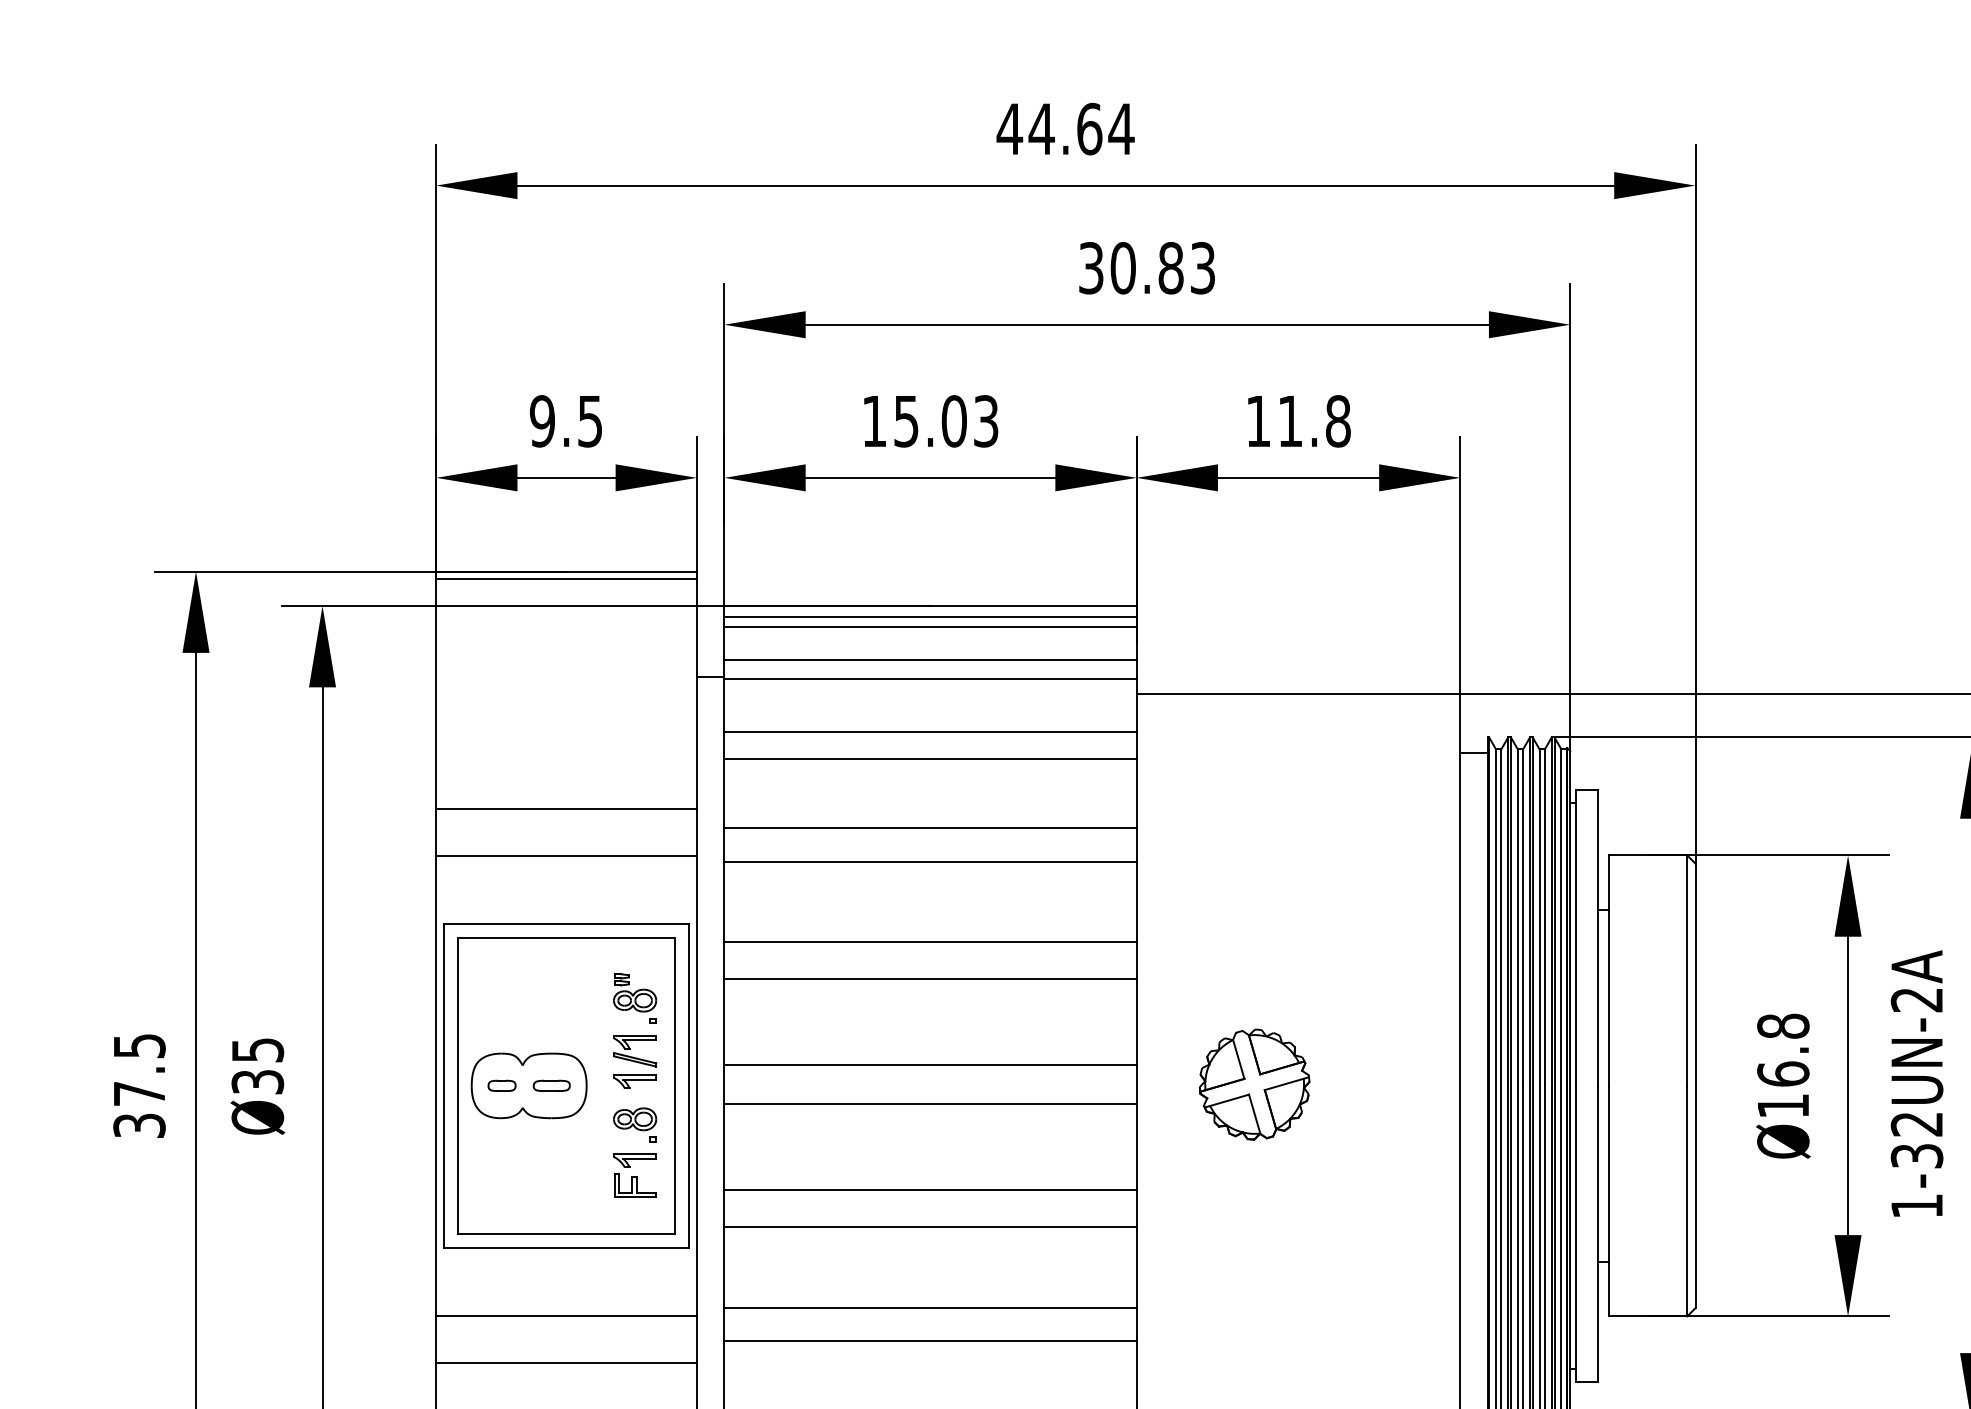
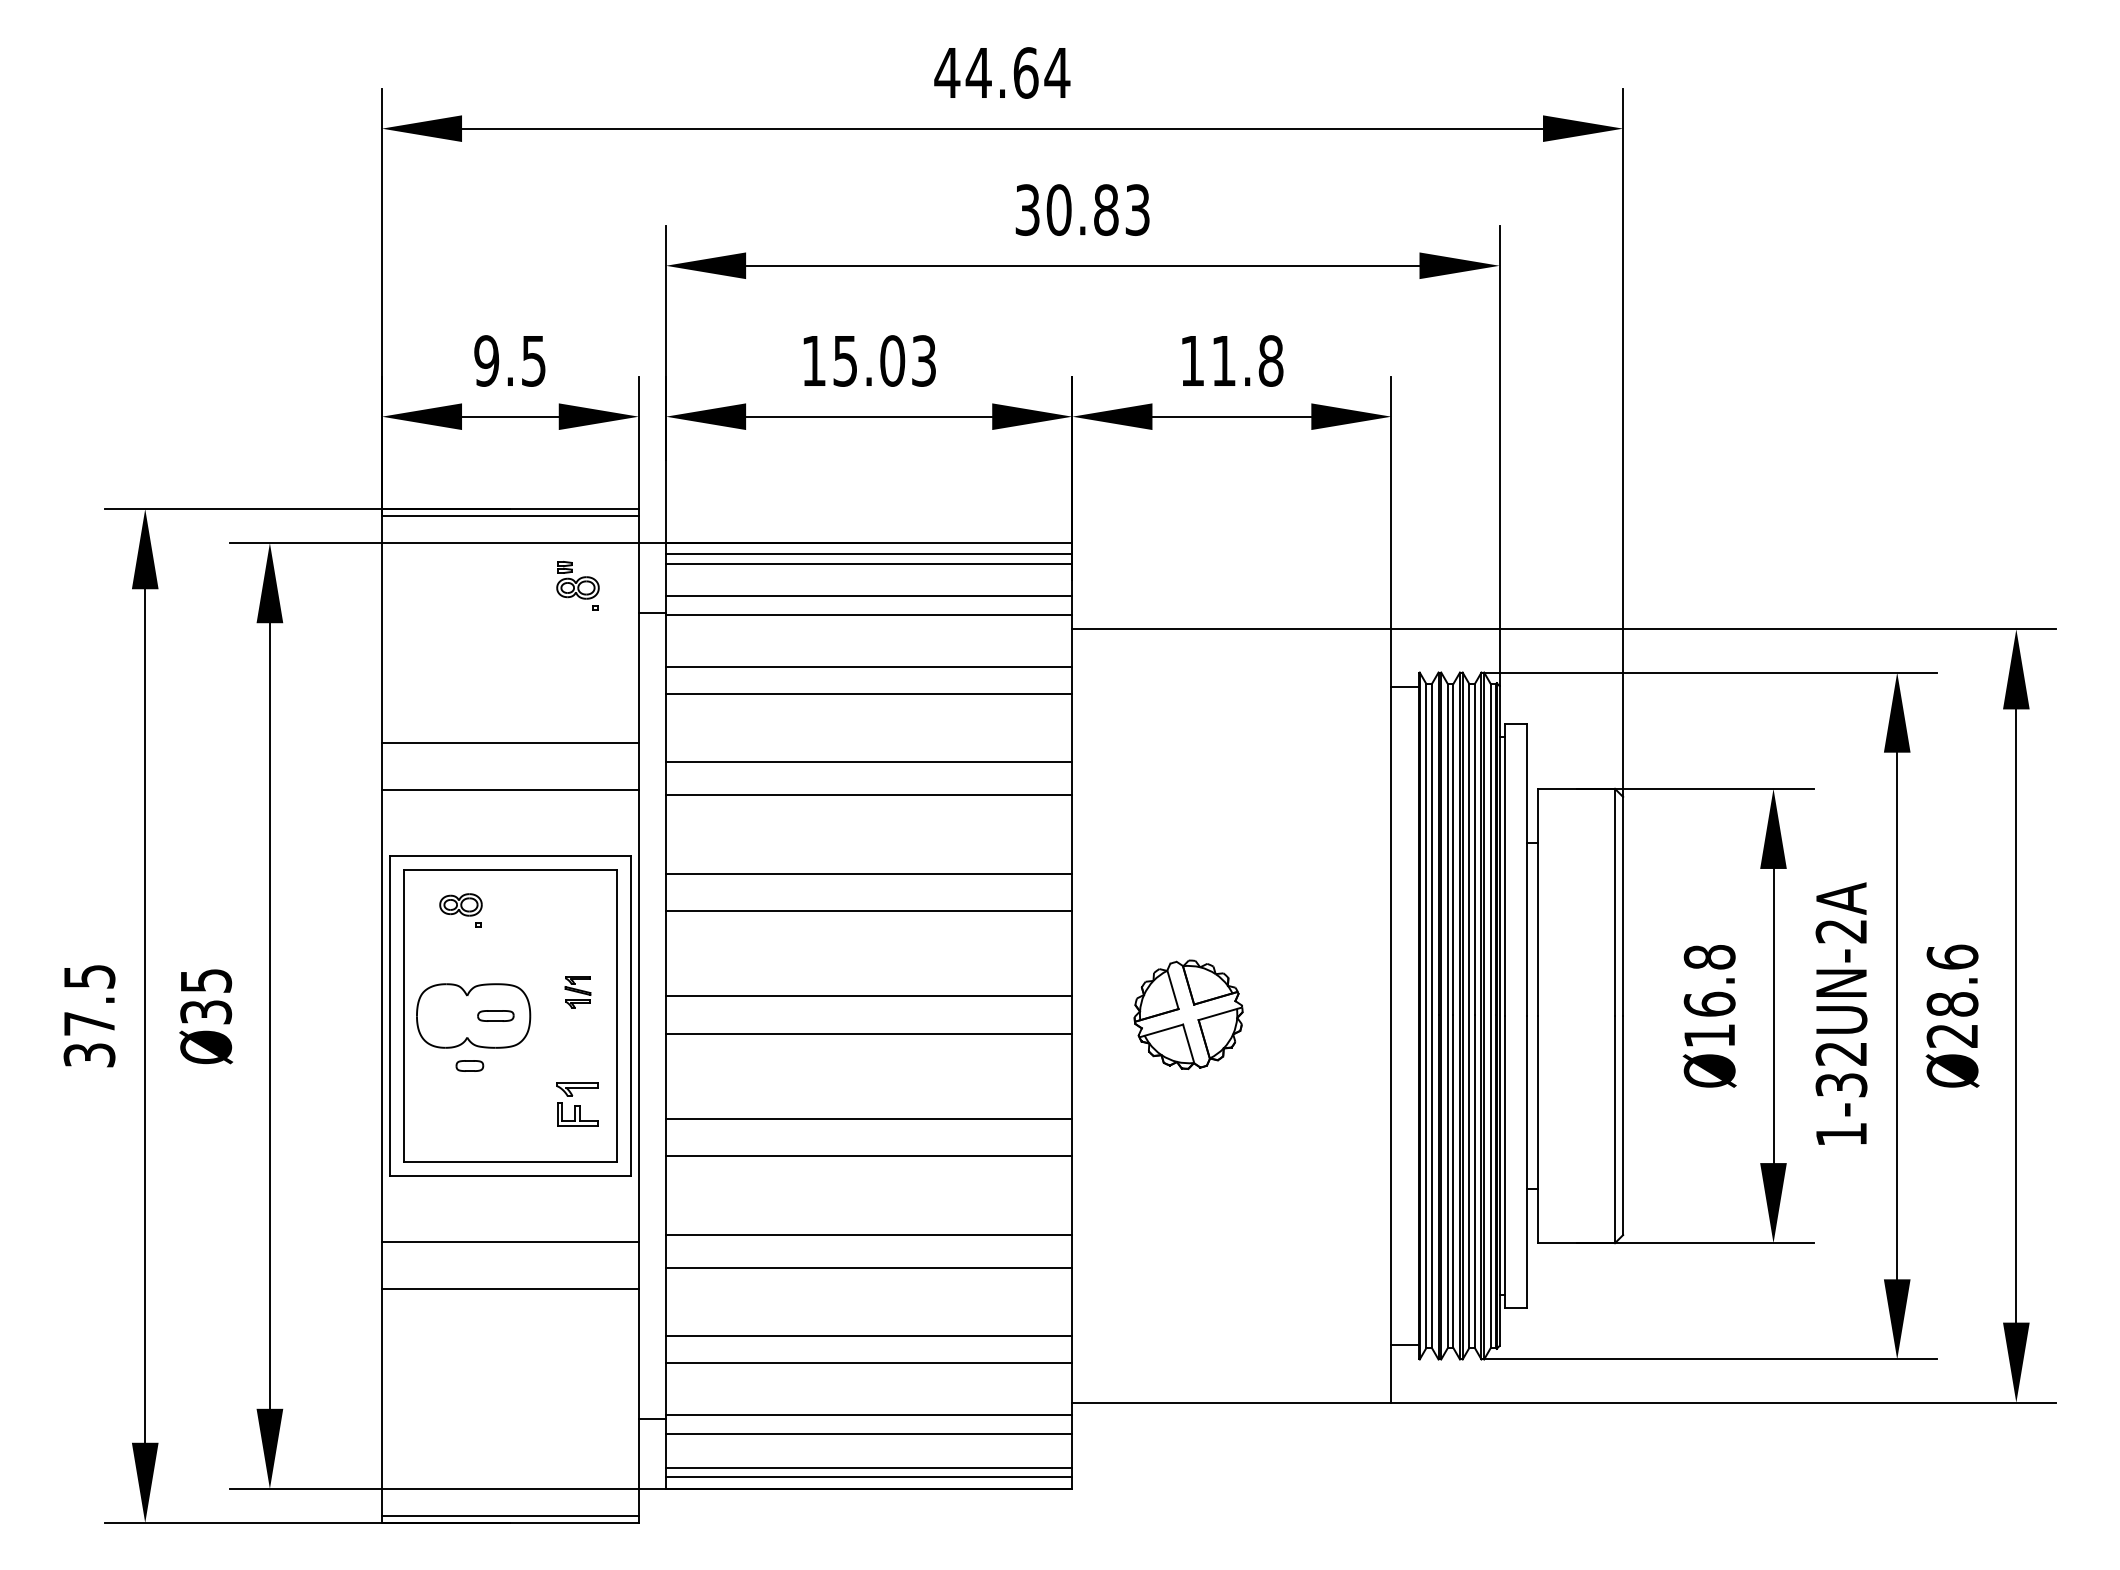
part: (634, 998) -> (577, 585), moved
part: (634, 1061) -> (577, 991), size x0.6
part: (501, 1085) -> (469, 1065), moved
part: (634, 1124) -> (460, 910), moved

